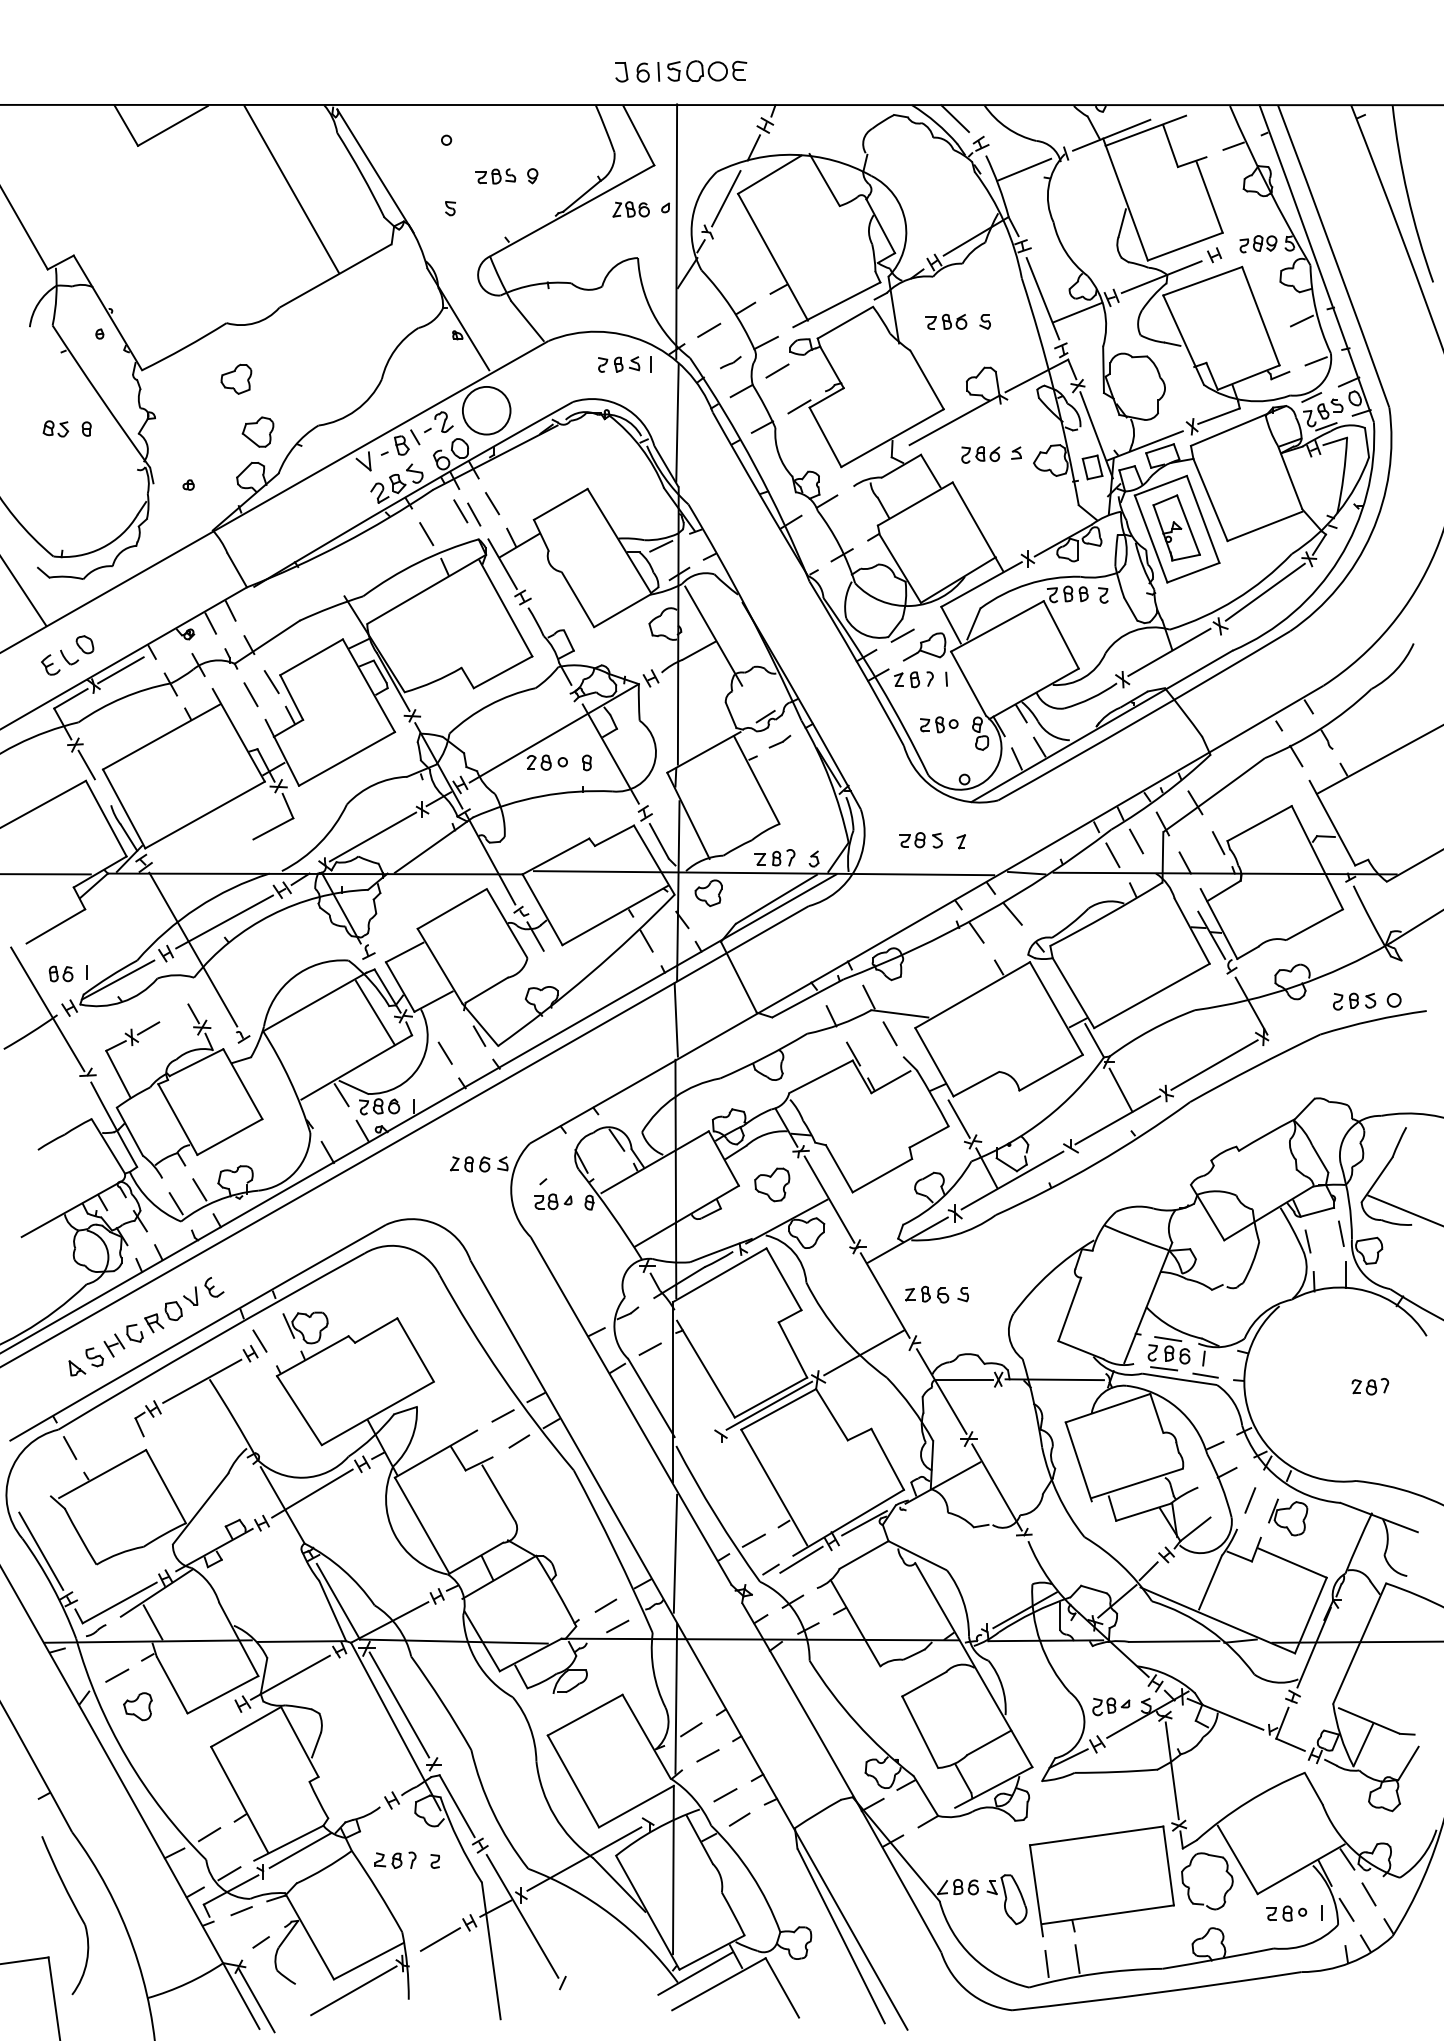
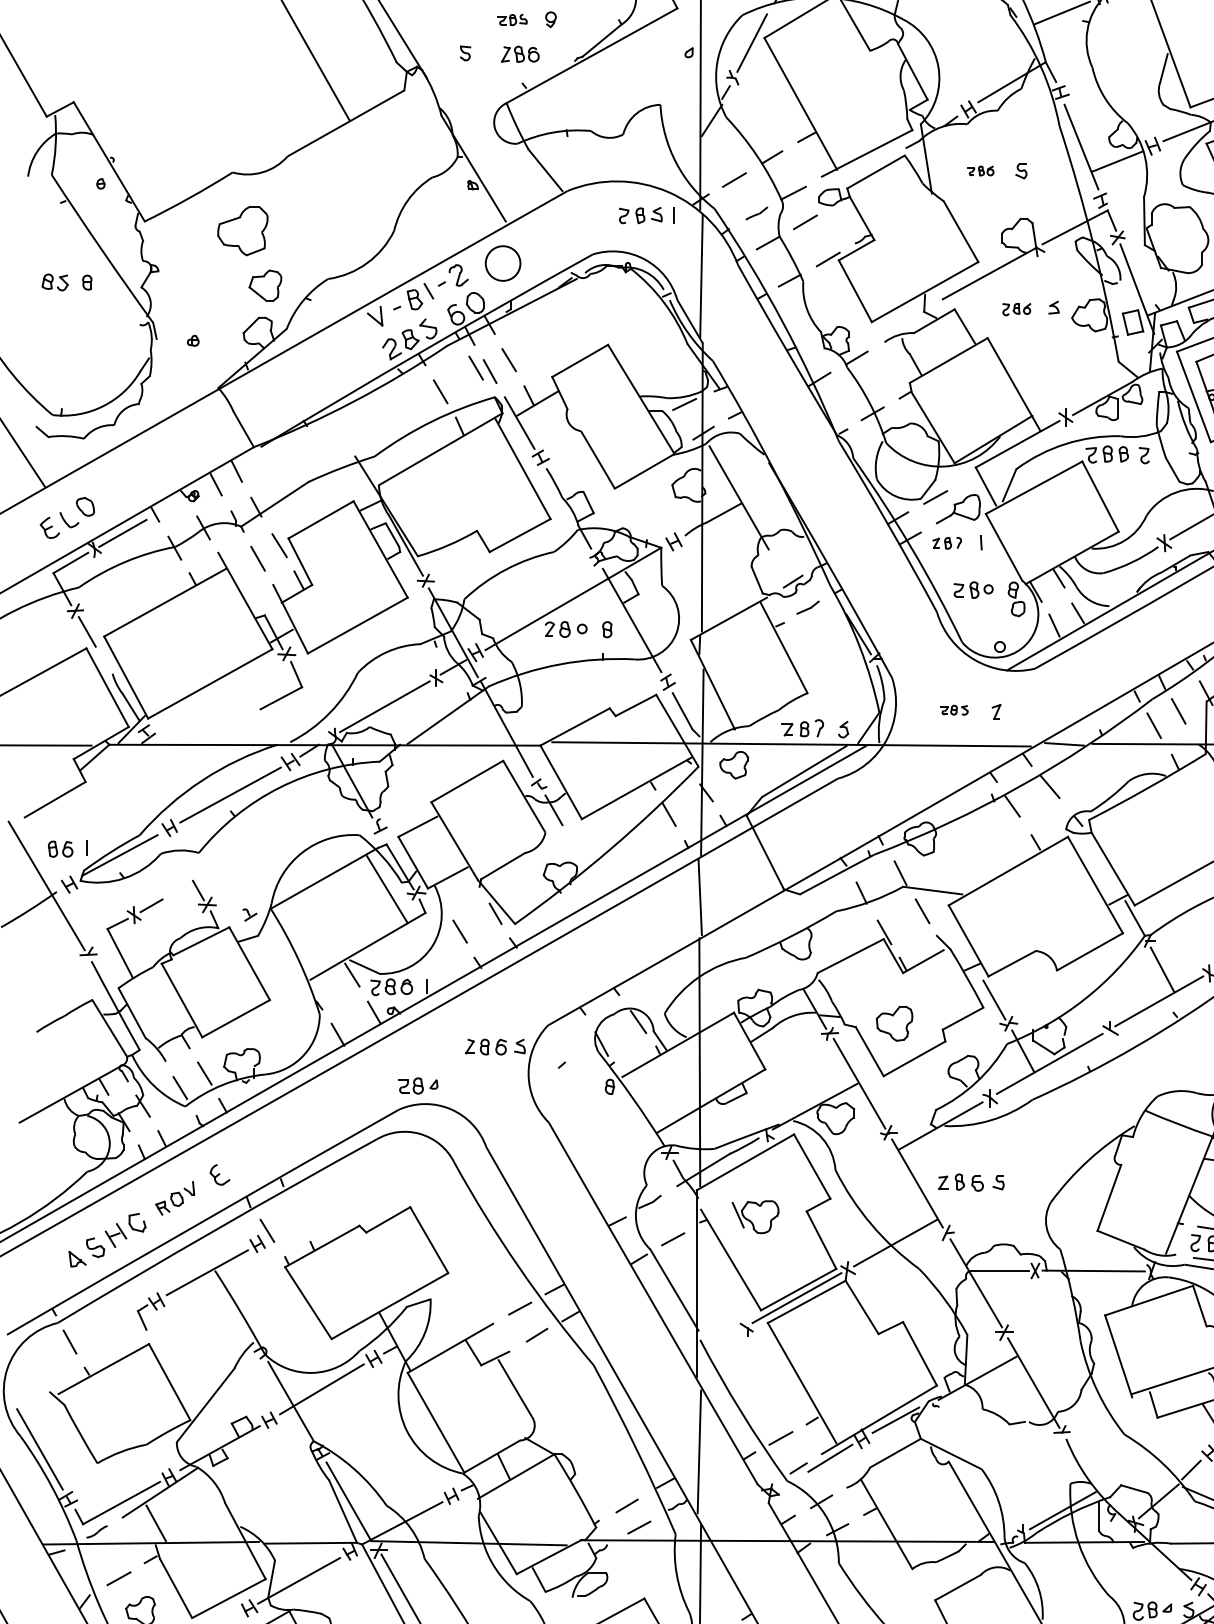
part: (495, 176) -> (512, 20), size x0.7
part: (630, 209) -> (519, 54), moved
part: (946, 321) -> (981, 170), size x0.6
part: (236, 378) -> (242, 230), size x1.6
circle: (486, 410) -> (502, 263), size x0.7
part: (980, 454) -> (1016, 309), size x0.7
part: (913, 679) -> (946, 542), size x0.7
part: (920, 840) -> (954, 710), size x0.6
line: (193, 949) -> (198, 823), removed
part: (772, 1184) -> (894, 1023), moved
part: (553, 1201) -> (418, 1085), moved
part: (171, 1309) -> (175, 1197), size x0.7
part: (305, 1327) -> (755, 1216), moved

